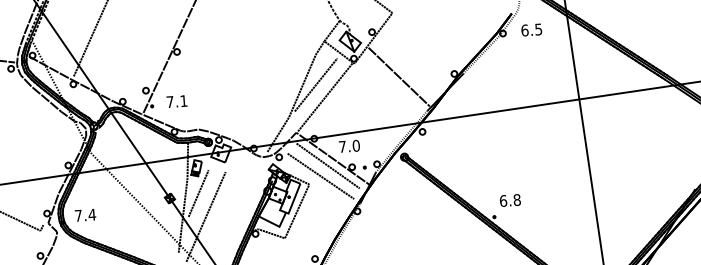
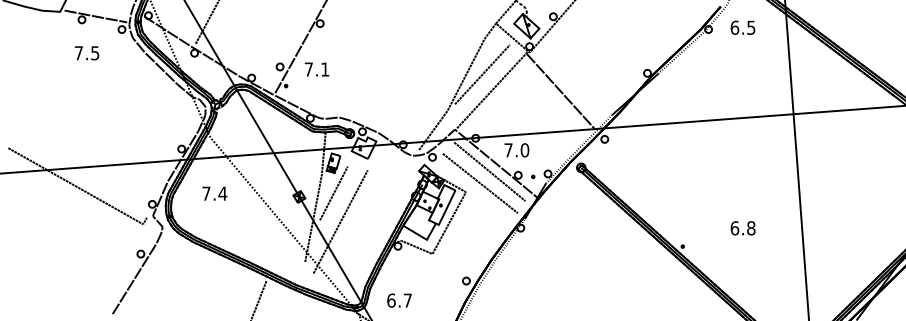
line: (398, 76) -> (560, 90), moved
text: (176, 101) -> (316, 69), moved
text: (509, 200) -> (742, 228), moved
text: (85, 215) -> (214, 193), moved

